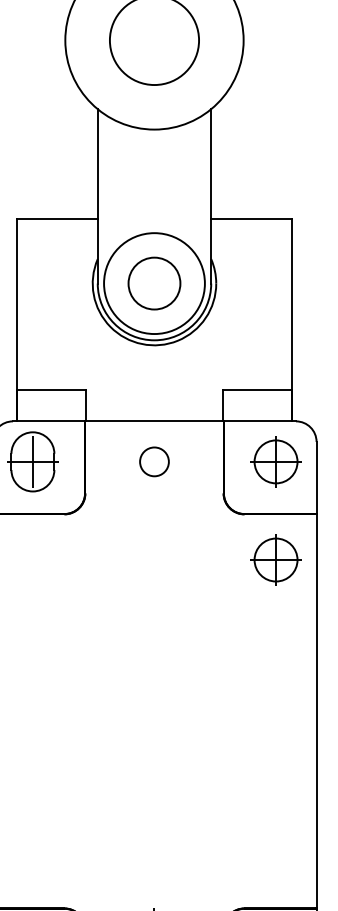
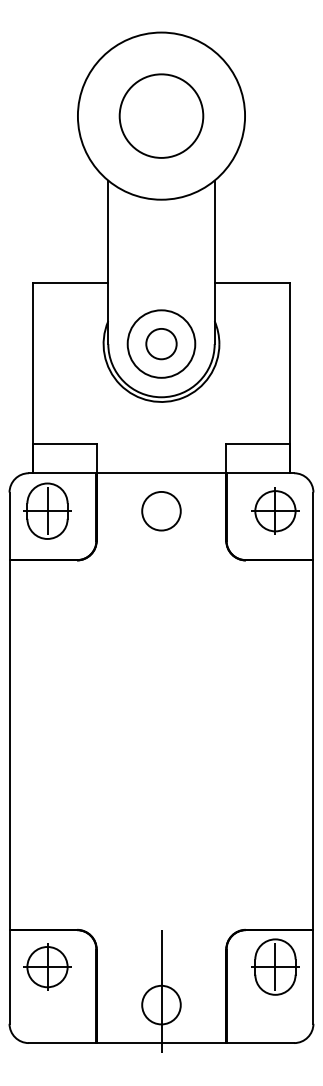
circle: (154, 282) -> (161, 343), size x0.62
circle: (154, 282) -> (161, 343), size x0.71
circle: (154, 461) -> (161, 510), size x1.43
part: (276, 559) -> (275, 602), removed

